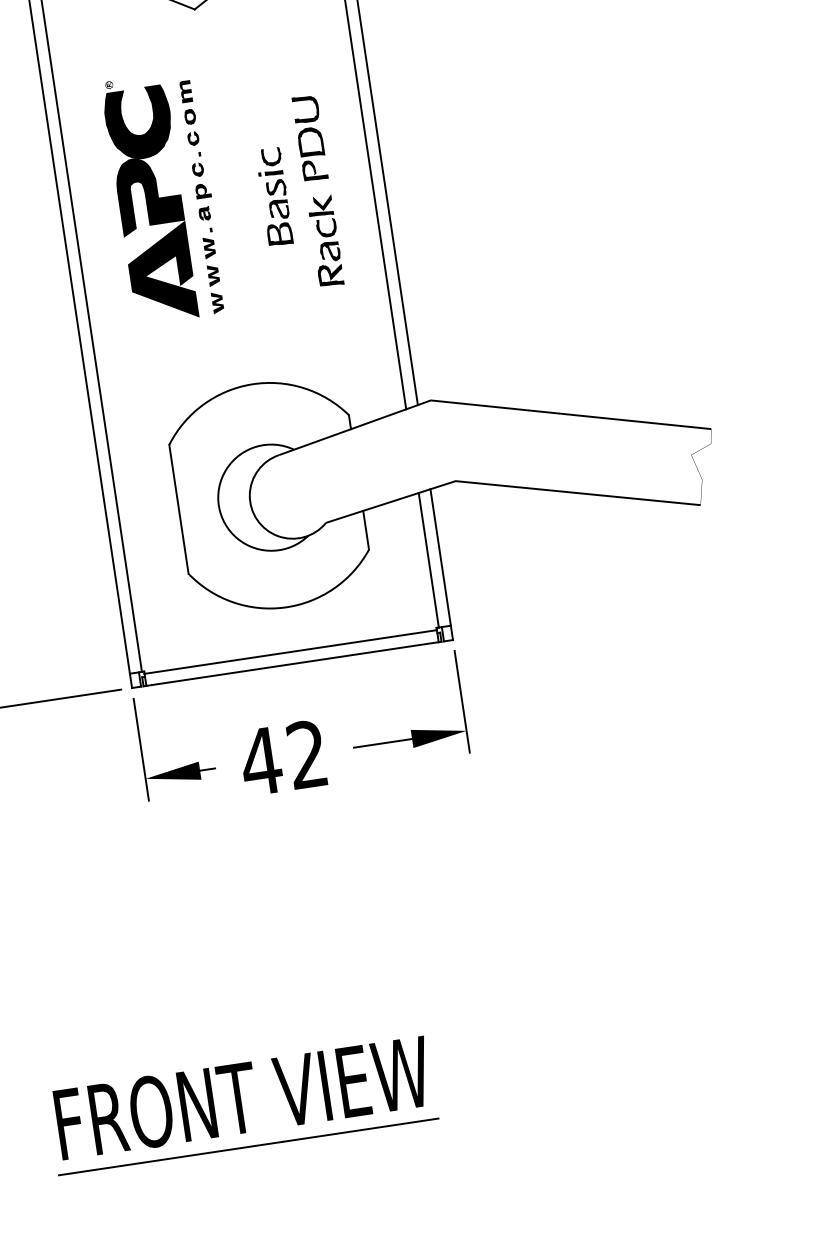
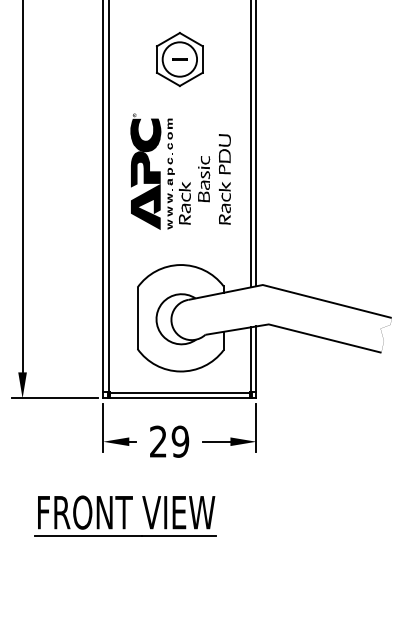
part: (241, 254) -> (184, 203), added
text: (284, 757) -> (169, 441), 42 -> 29
part: (241, 1104) -> (125, 515), moved

